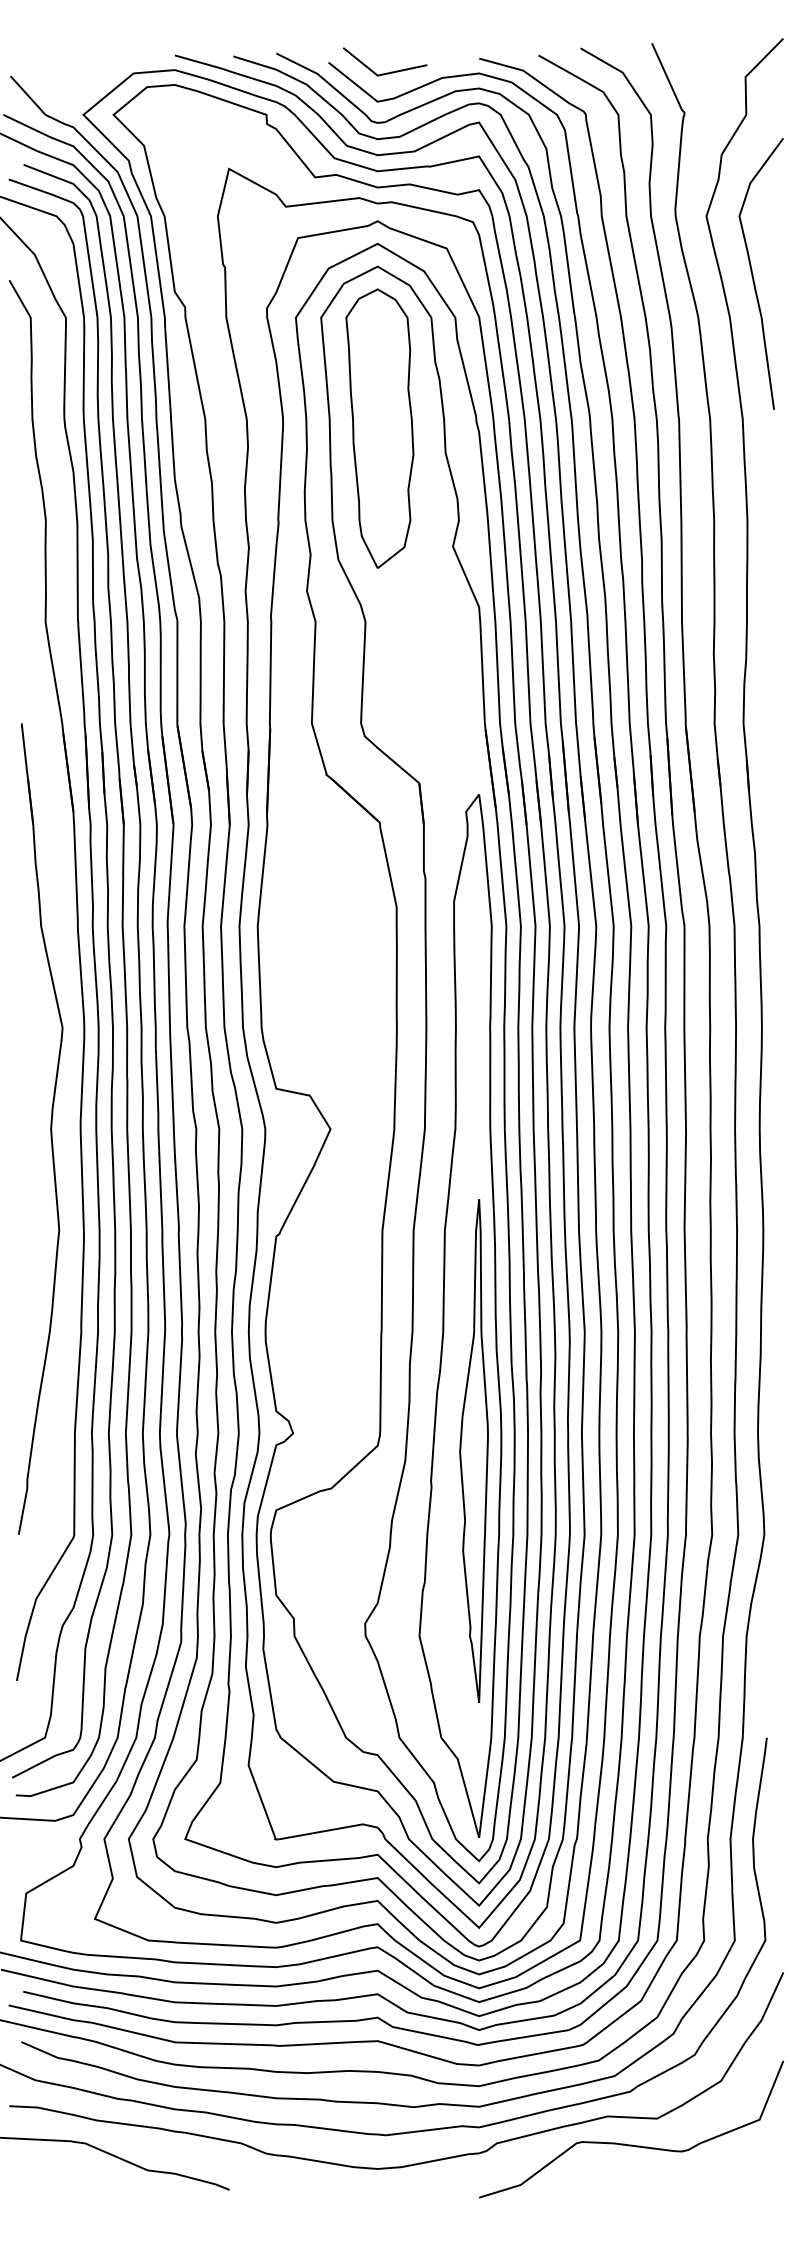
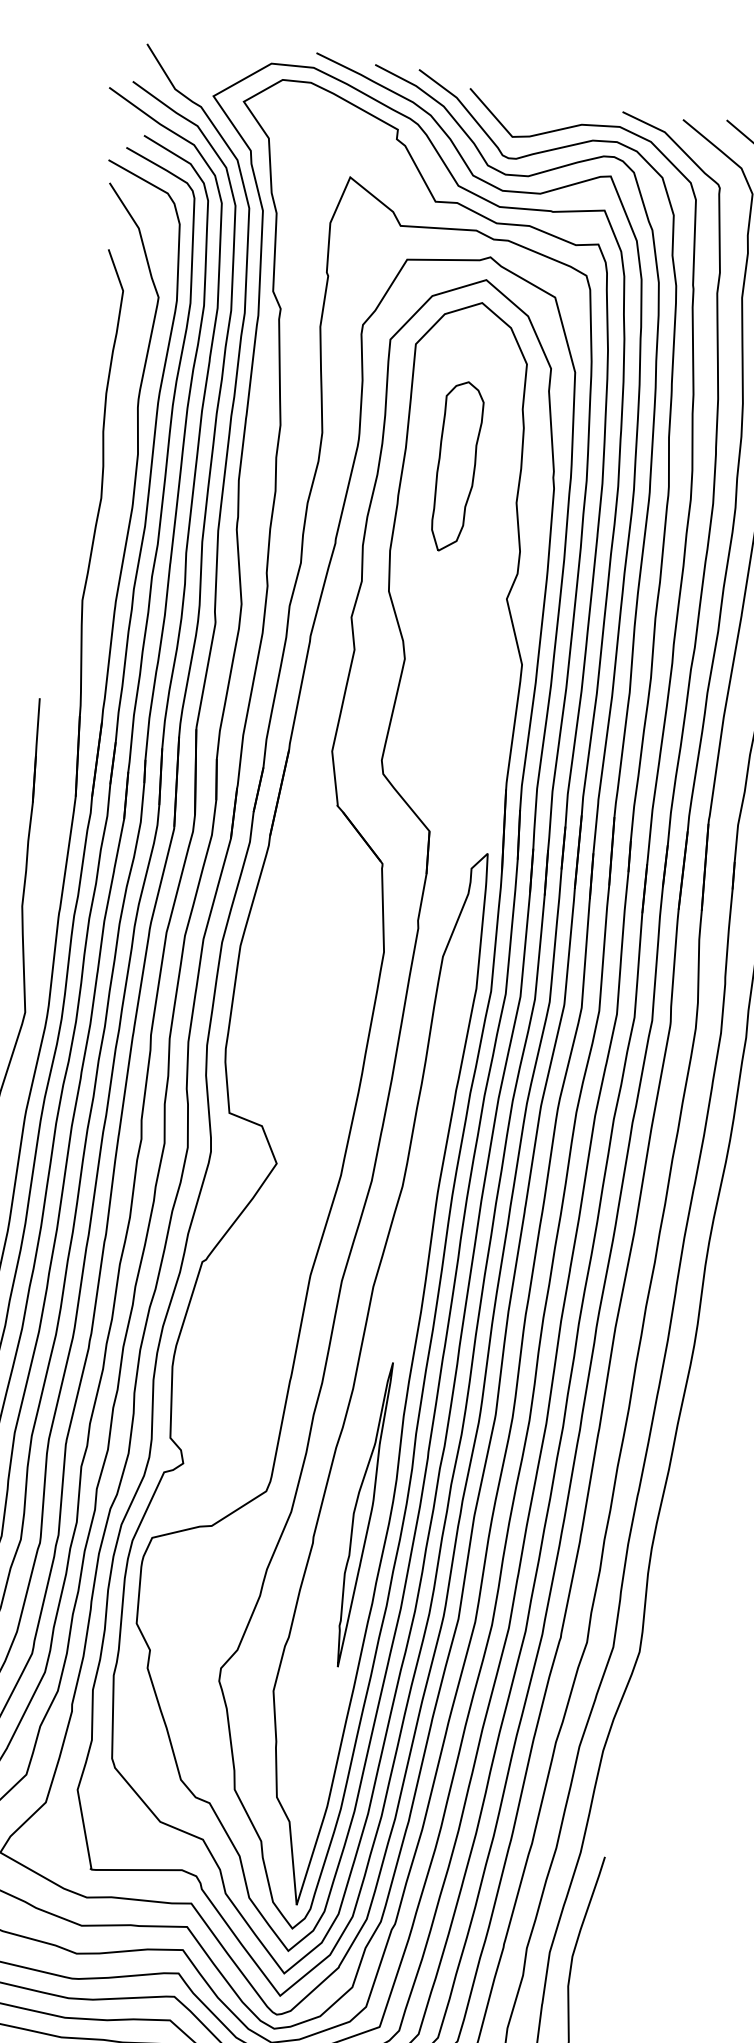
line: (386, 72) -> (526, 109), removed
part: (379, 428) -> (454, 466), size x0.6
part: (473, 1450) -> (361, 1513), size x0.6

